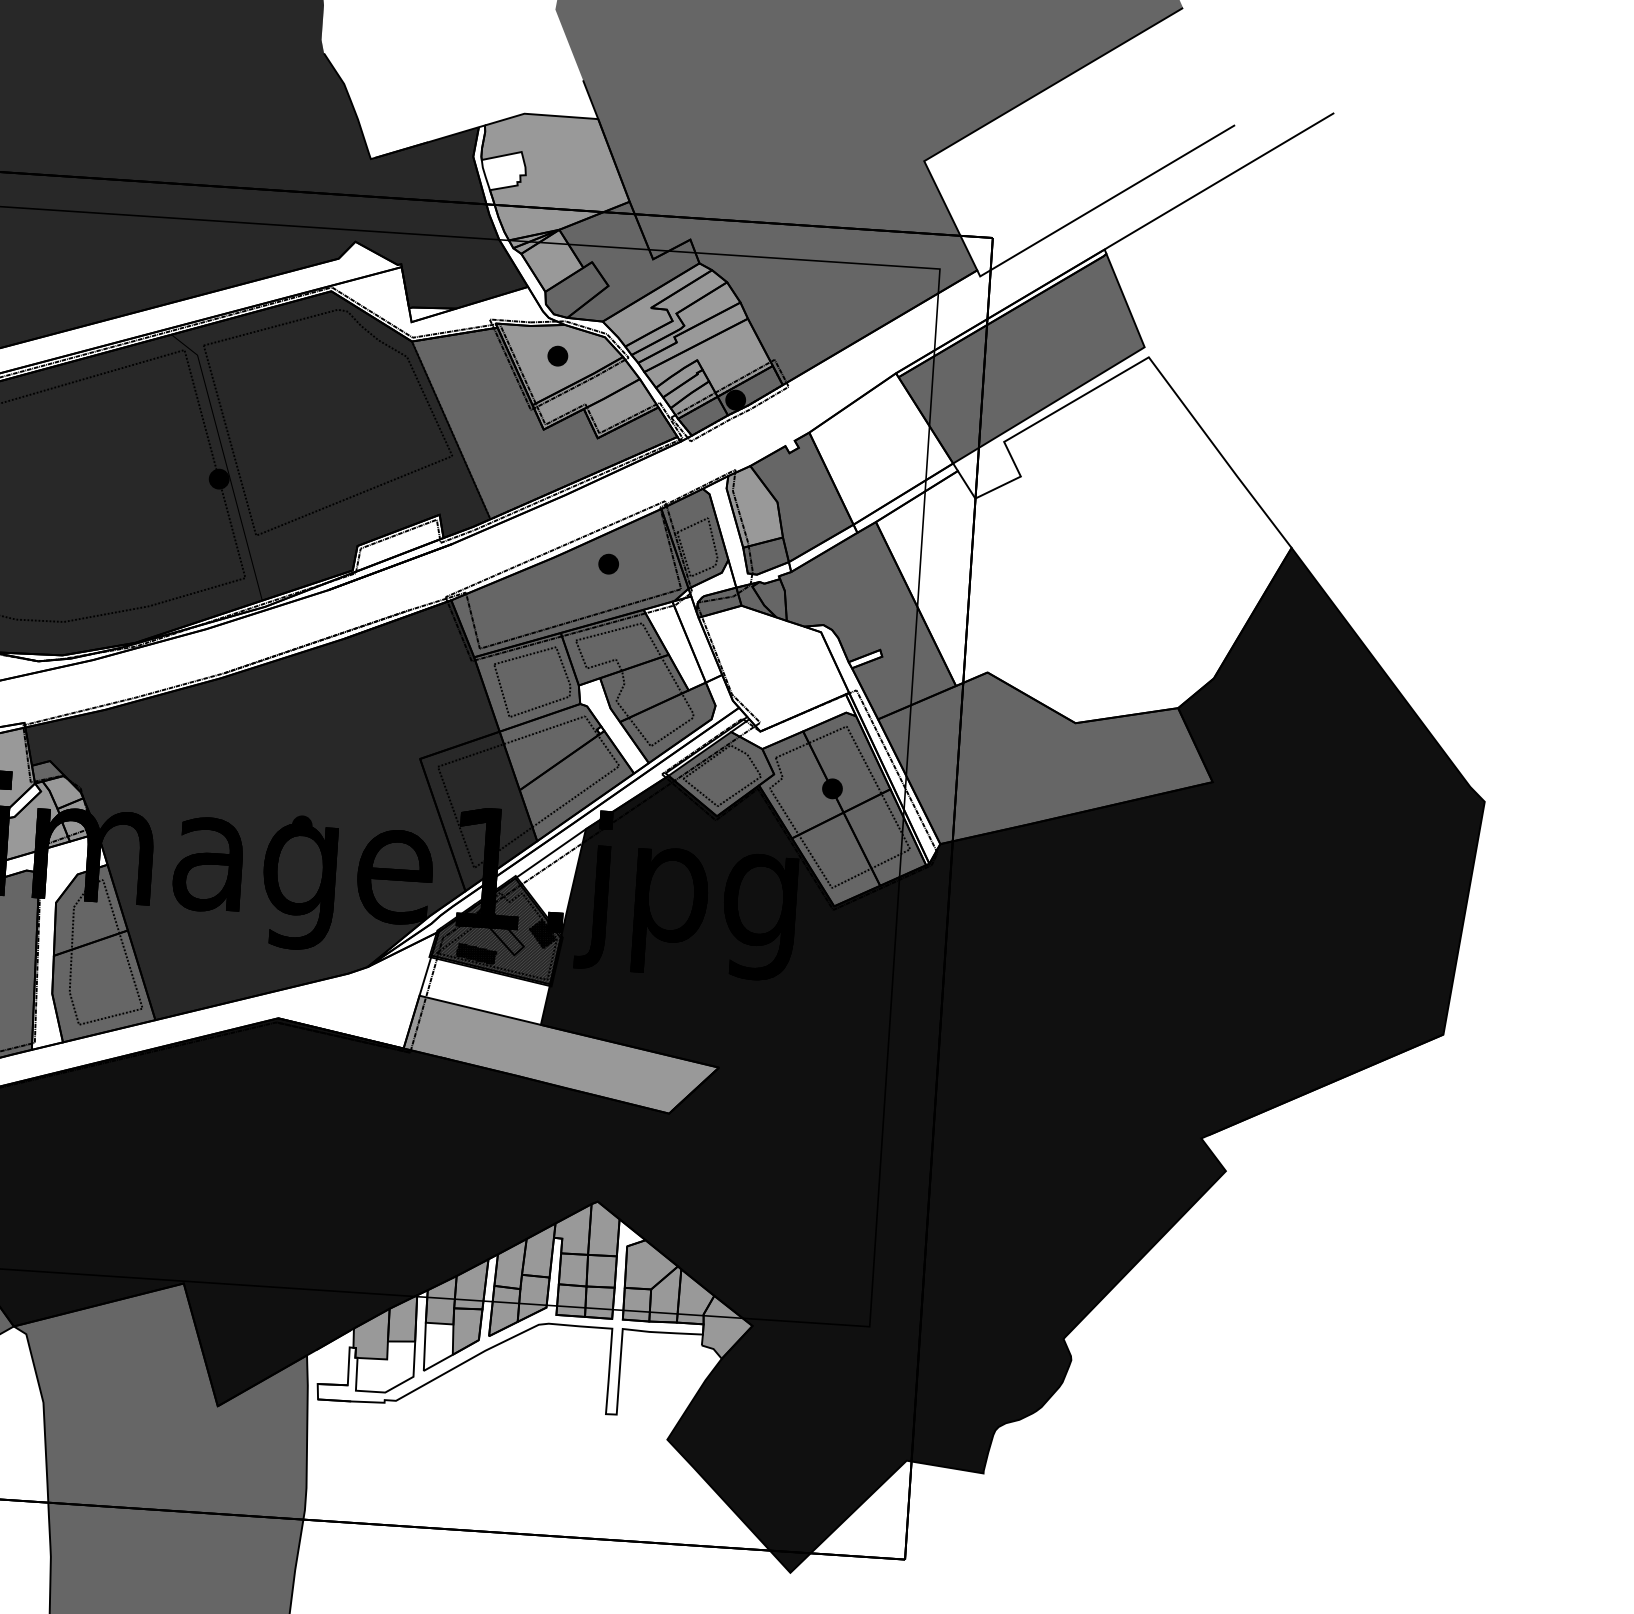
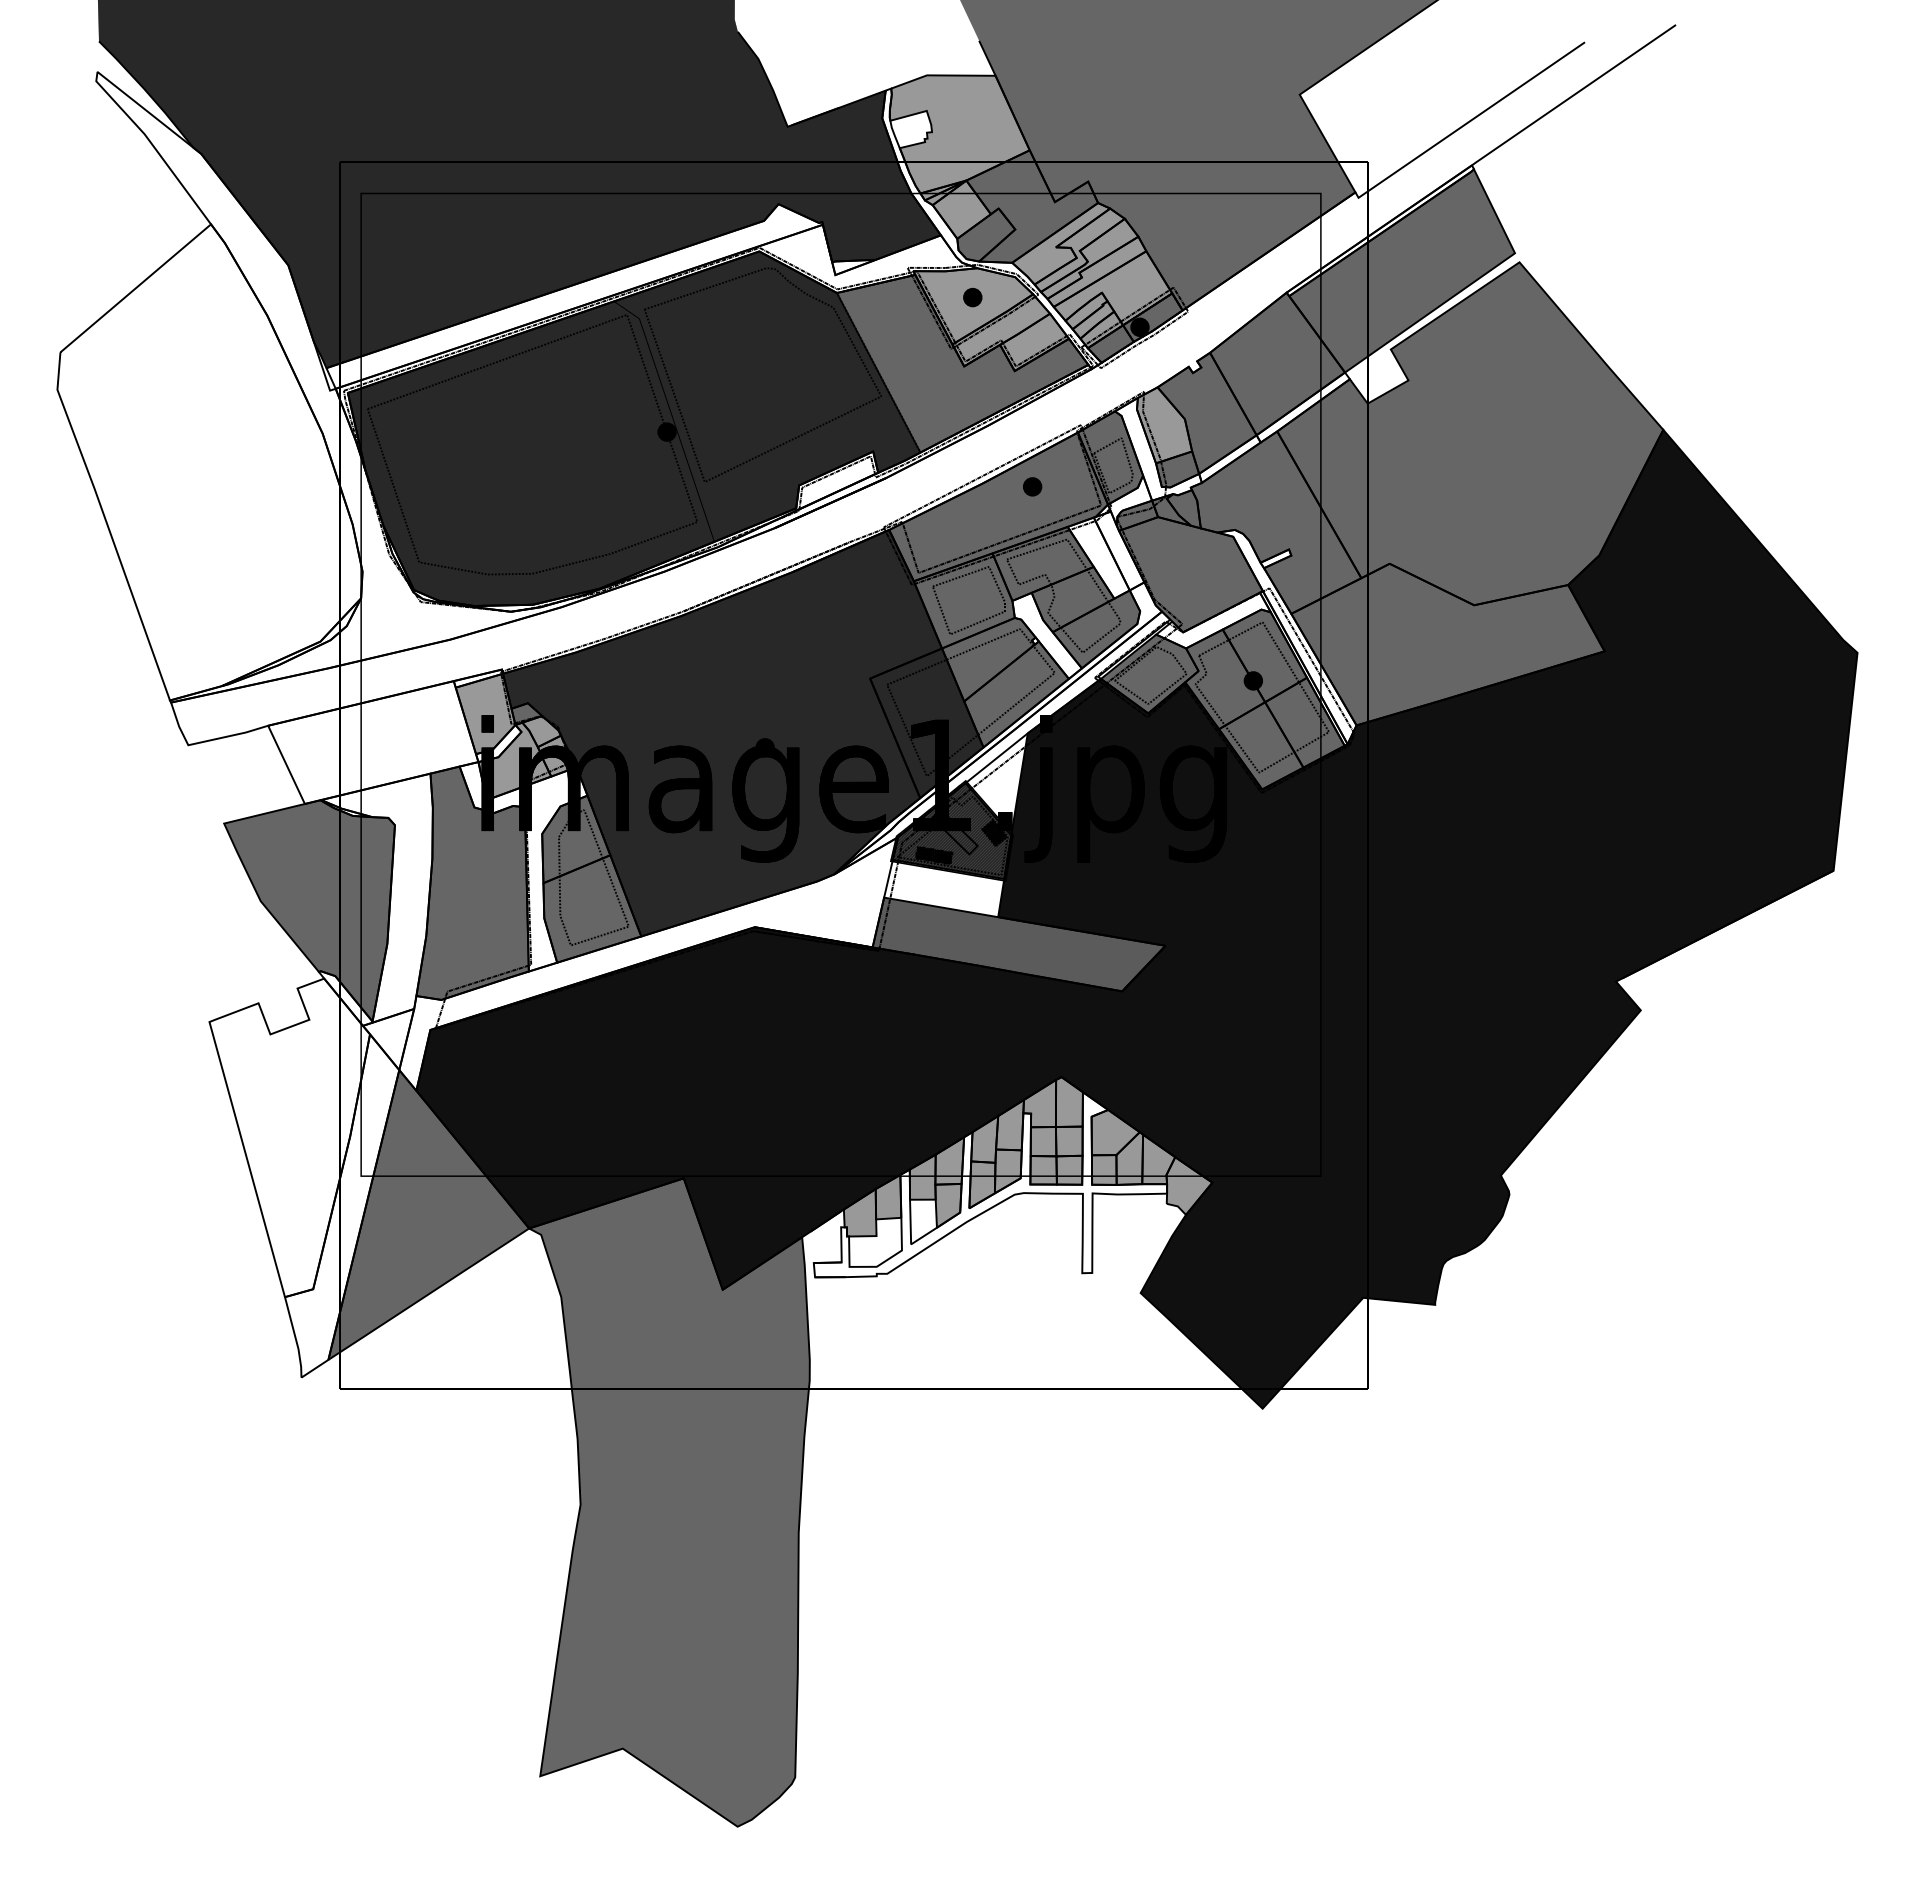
fill: (881, 448) -> (1277, 363), added
fill: (1083, 538) -> (1470, 433), added
fill: (772, 669) -> (1190, 574), added
fill: (560, 1055) -> (1018, 944), added

